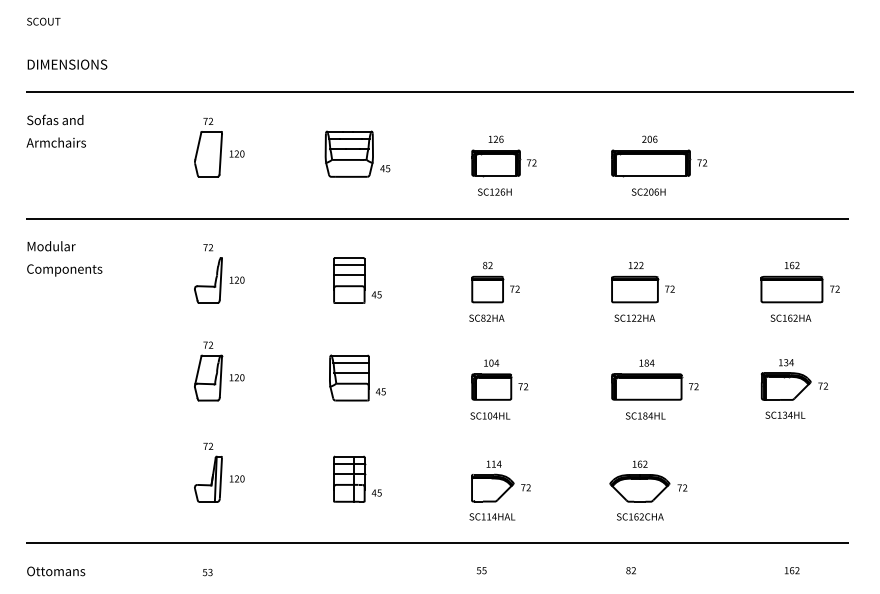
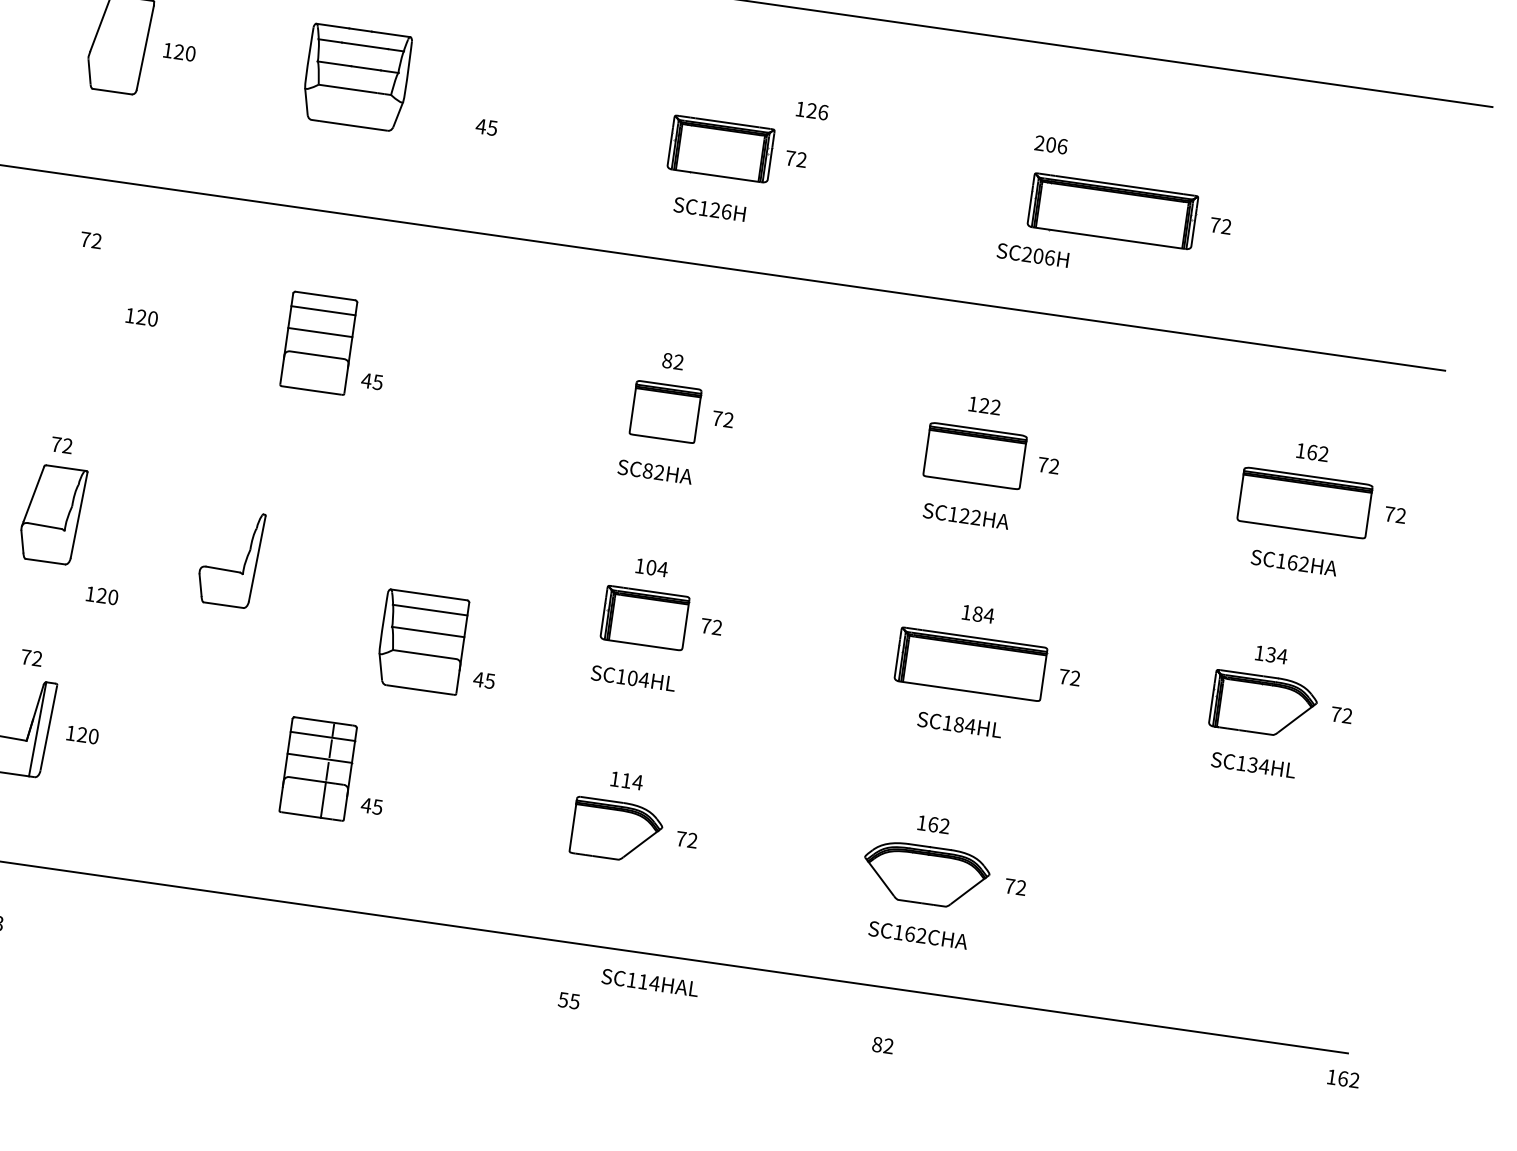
text: (495, 138) -> (811, 108), moved
part: (348, 153) -> (355, 76), moved
part: (659, 163) -> (1130, 214), moved
part: (208, 280) -> (230, 557), moved
part: (357, 280) -> (335, 345), moved
text: (236, 377) -> (101, 595), moved
part: (357, 377) -> (439, 643), moved
text: (492, 516) -> (650, 982), moved
text: (792, 570) -> (1344, 1078), moved

